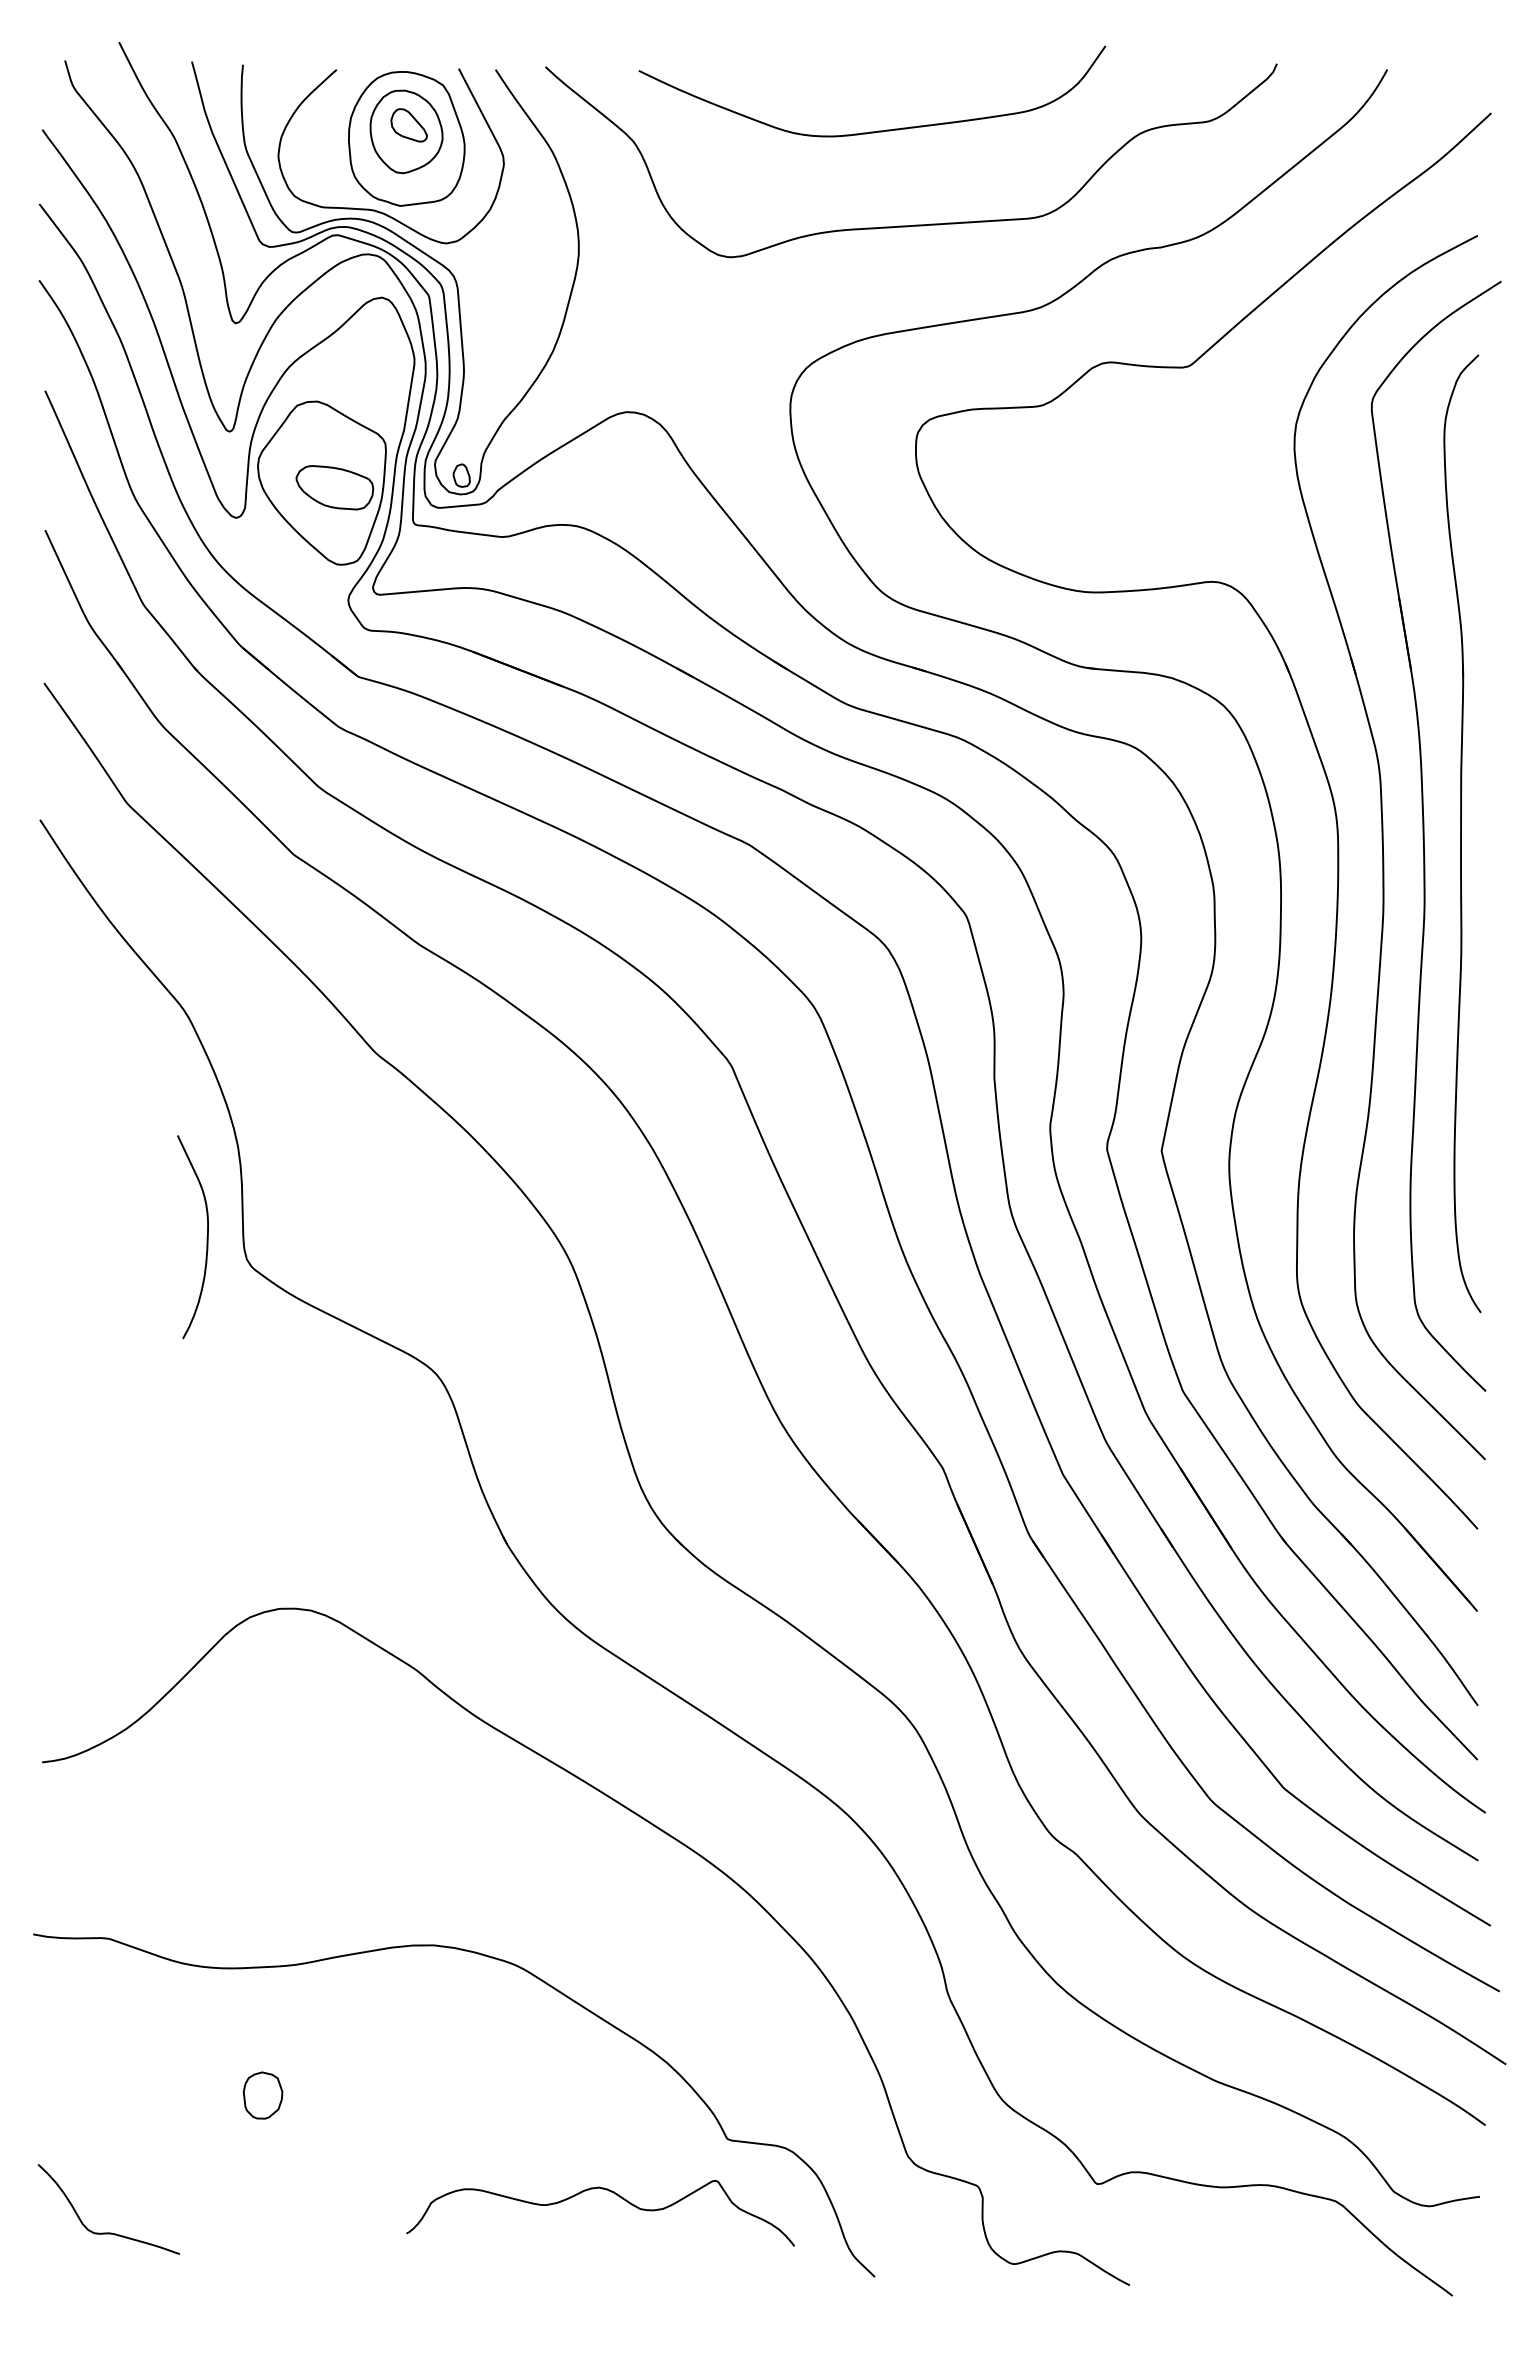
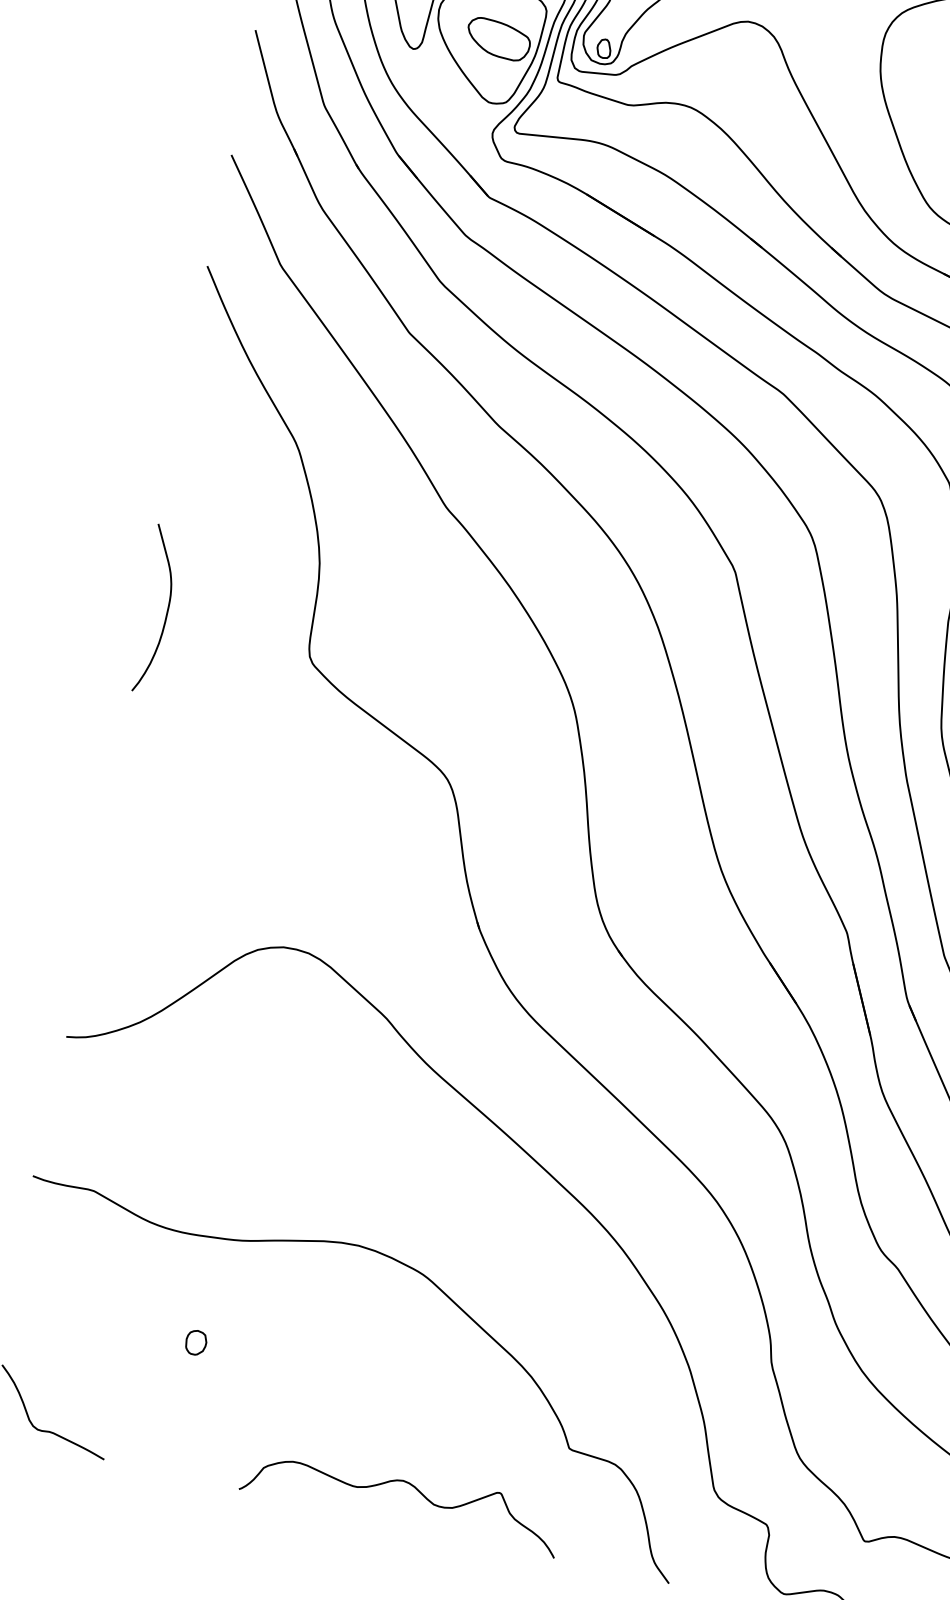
curve: (206, 1237) -> (166, 611), moved
part: (262, 2095) -> (195, 1342), size x0.62
curve: (608, 2191) -> (410, 1485), moved

